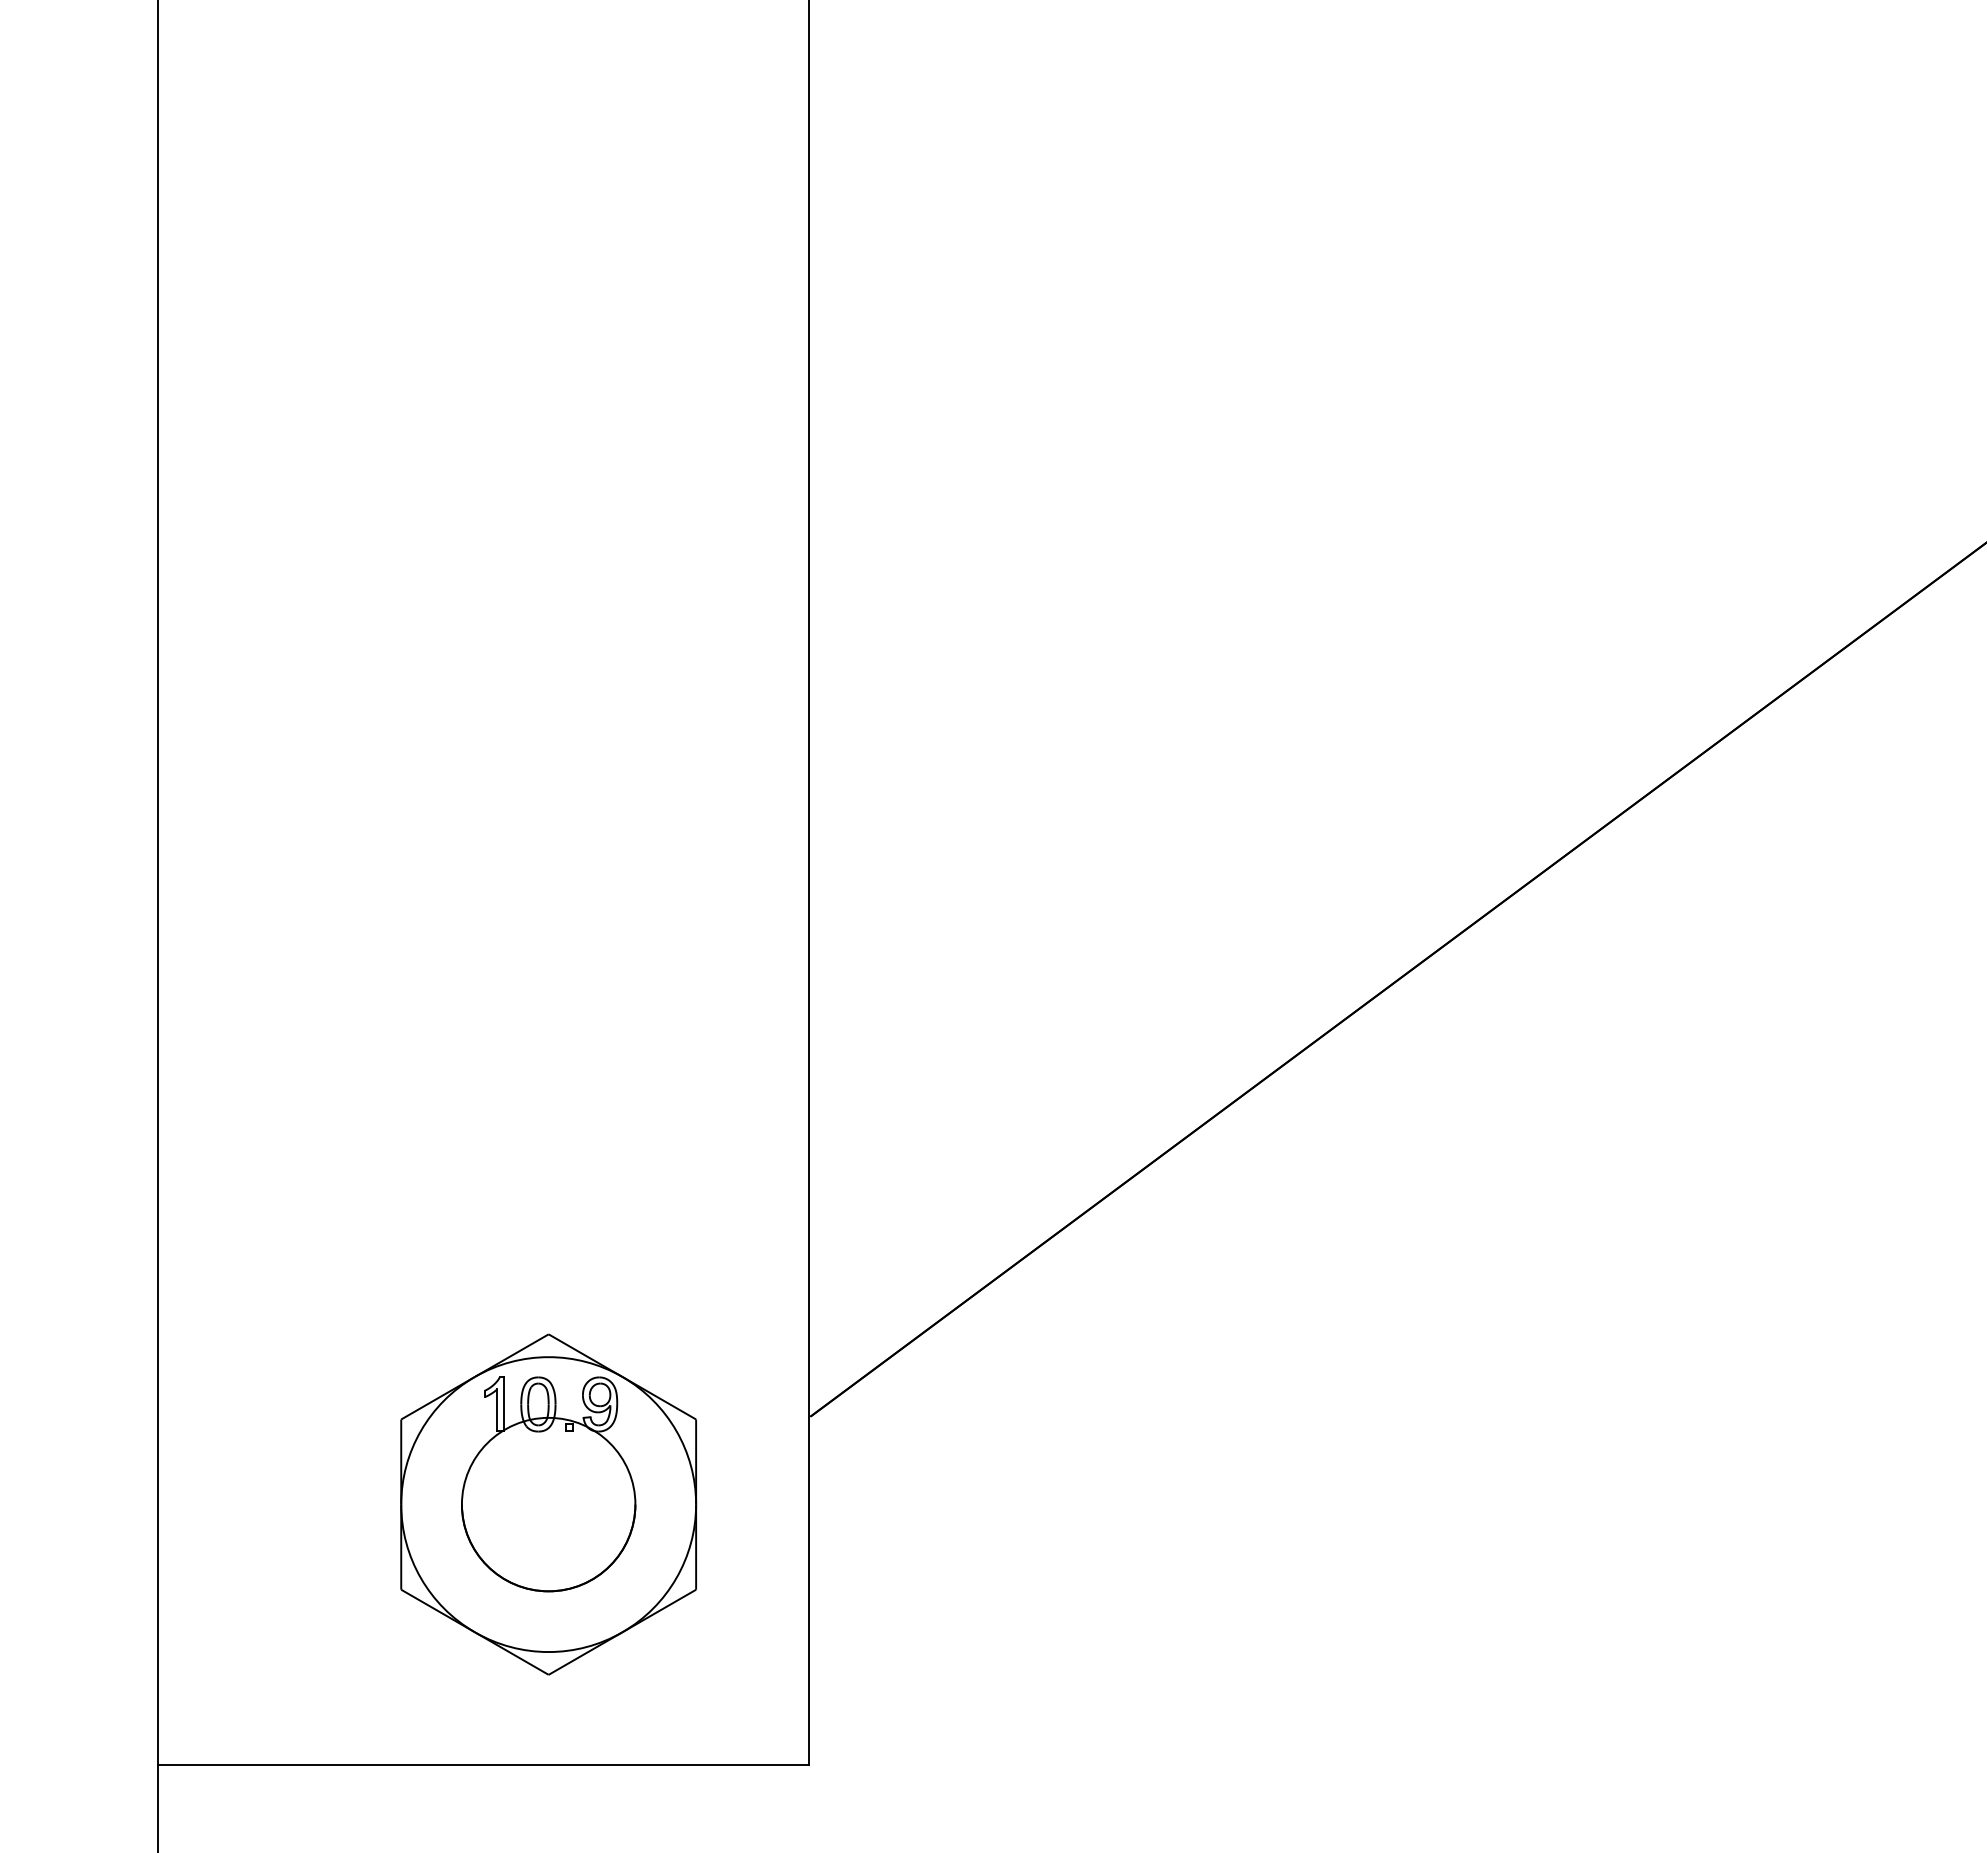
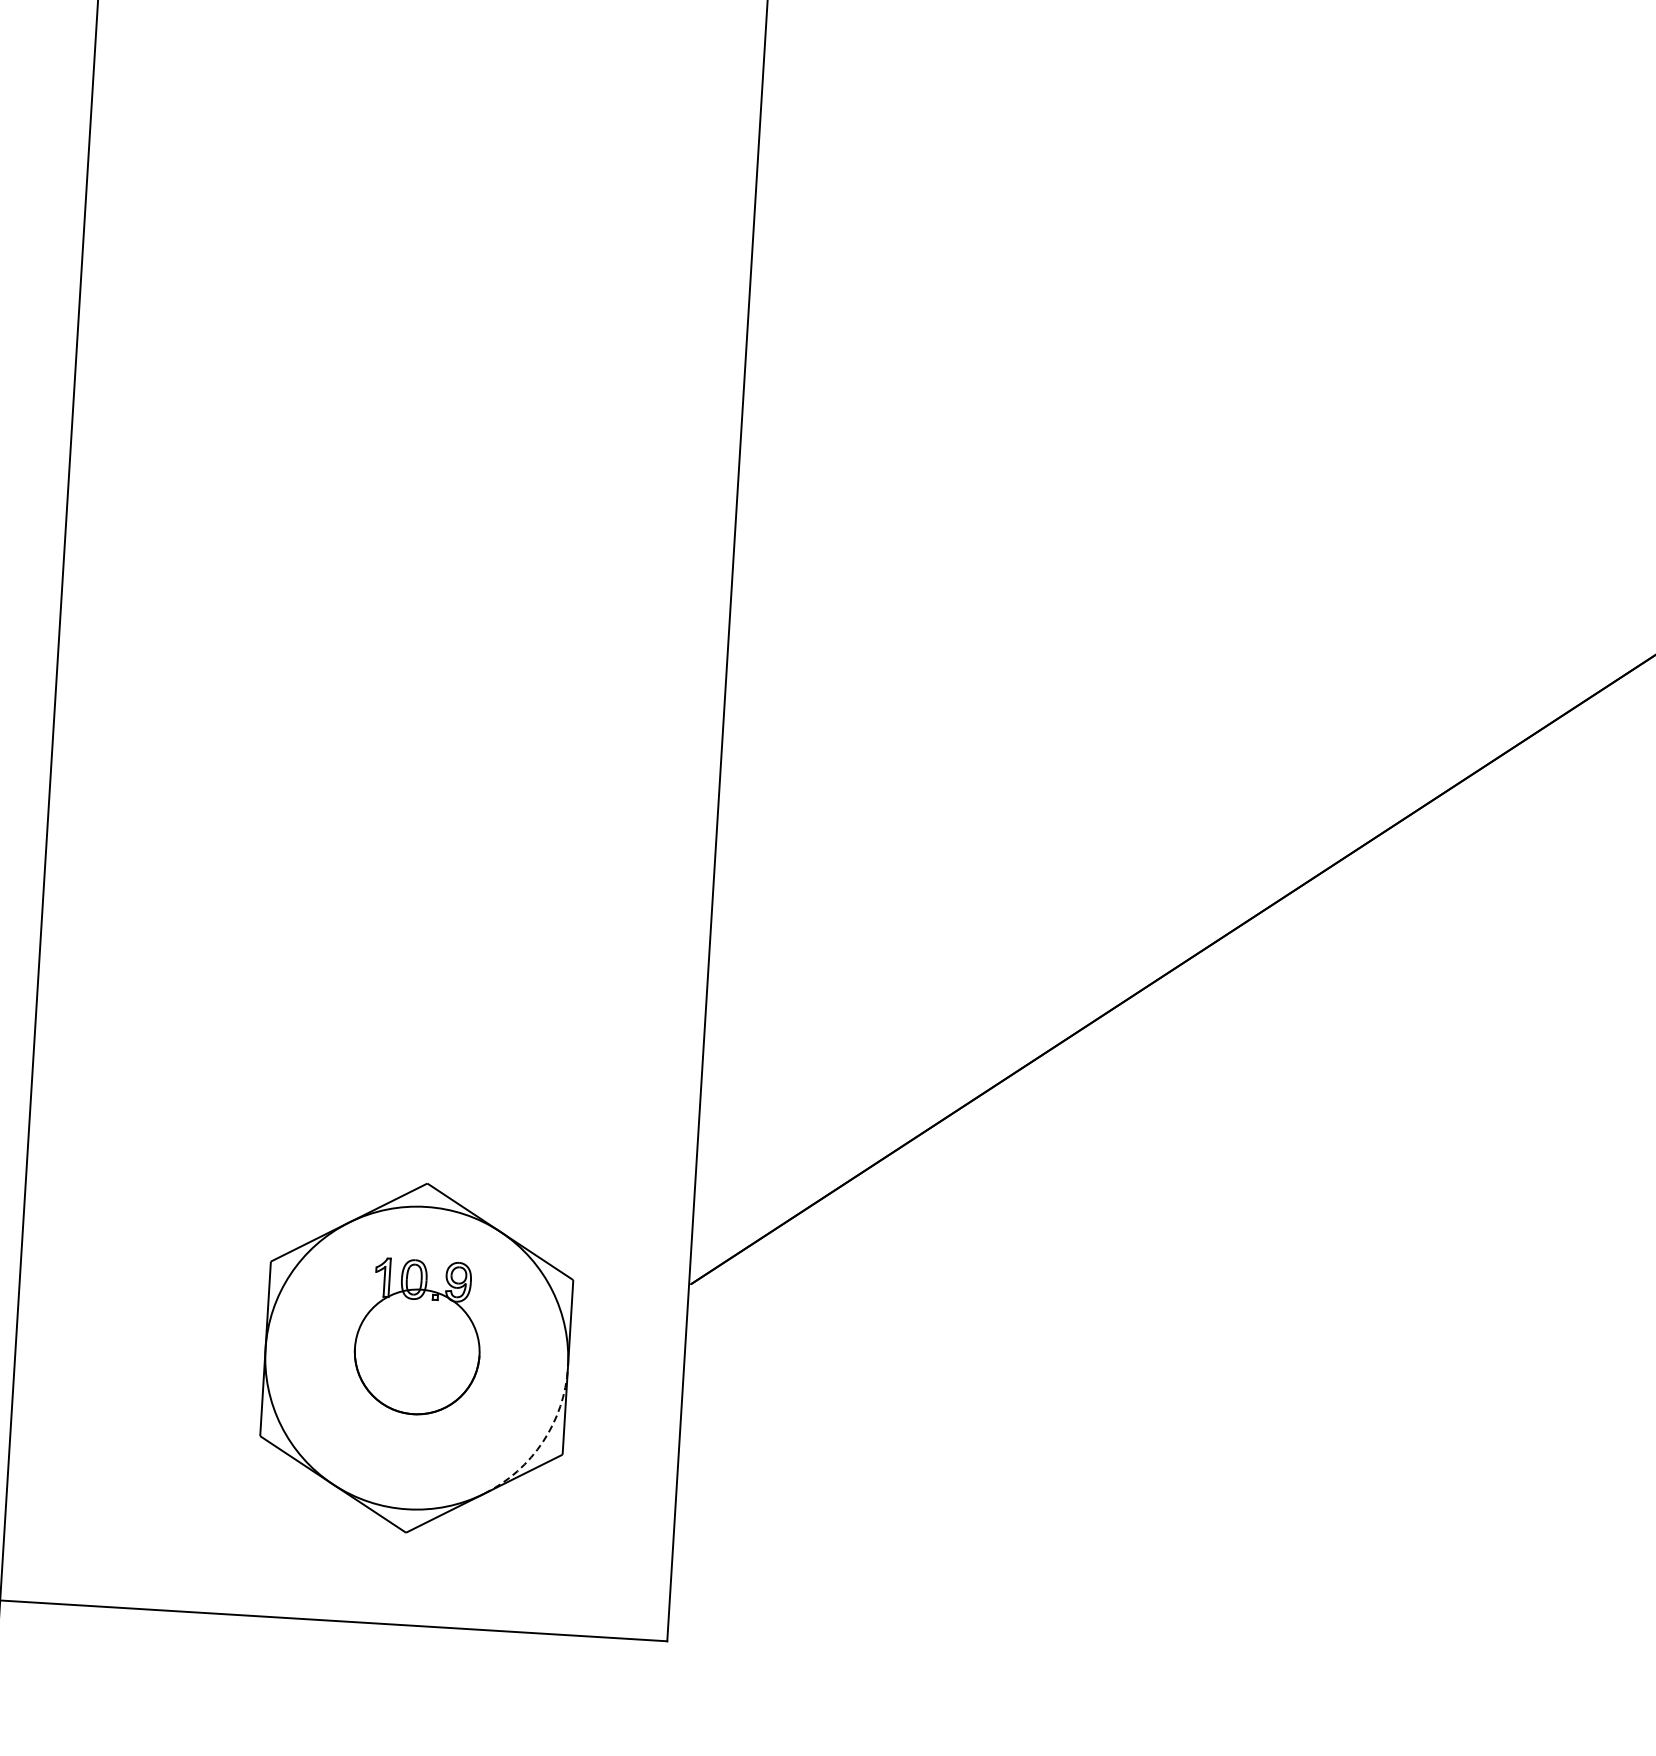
part: (548, 1484) -> (417, 1337), size x0.7
arc: (676, 1578) -> (543, 1441), solid -> dashed

